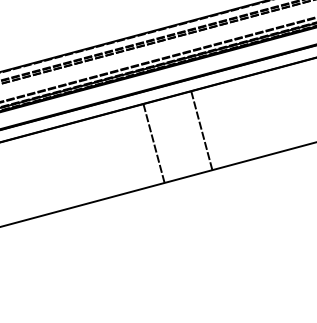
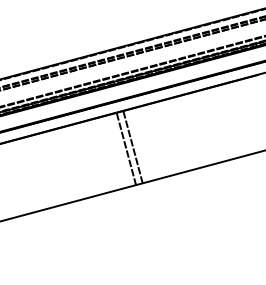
line: (201, 130) -> (126, 149), moved
line: (153, 143) -> (132, 147), moved

